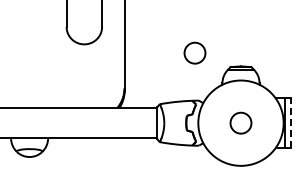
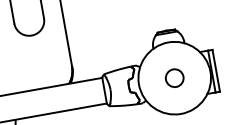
circle: (194, 52) -> (125, 25), removed
line: (290, 123) -> (216, 71), dashed -> solid

